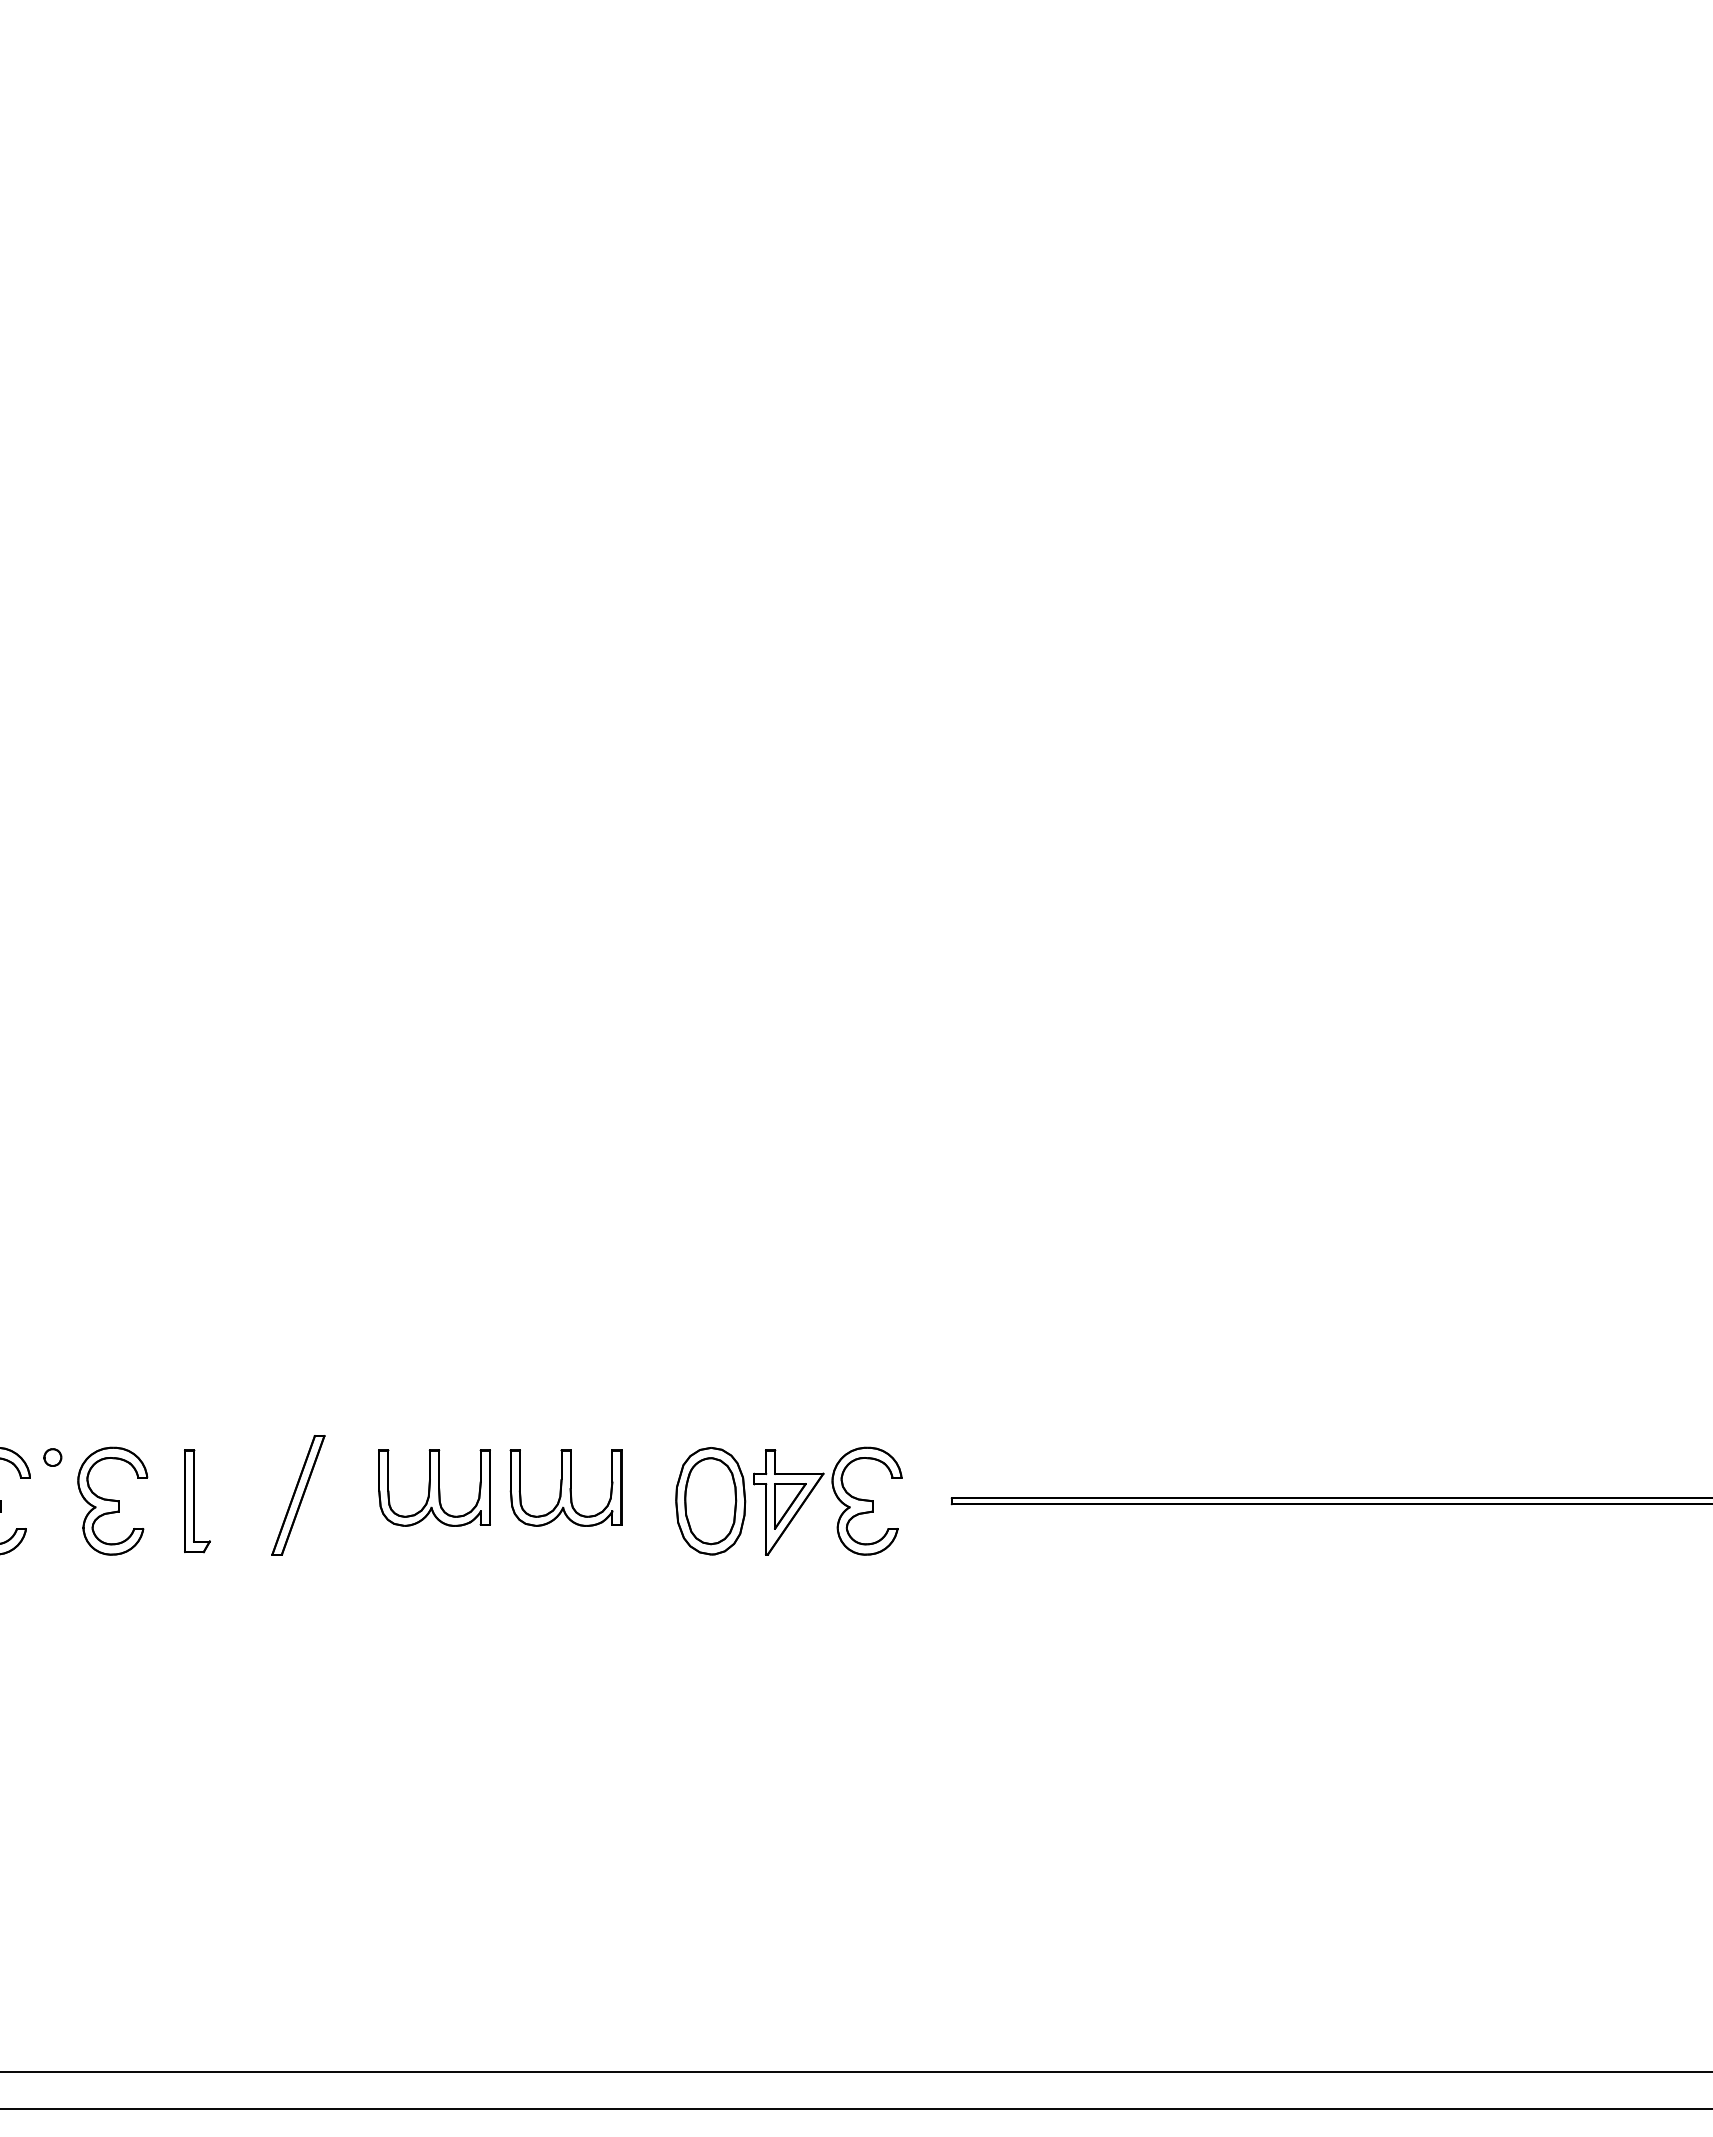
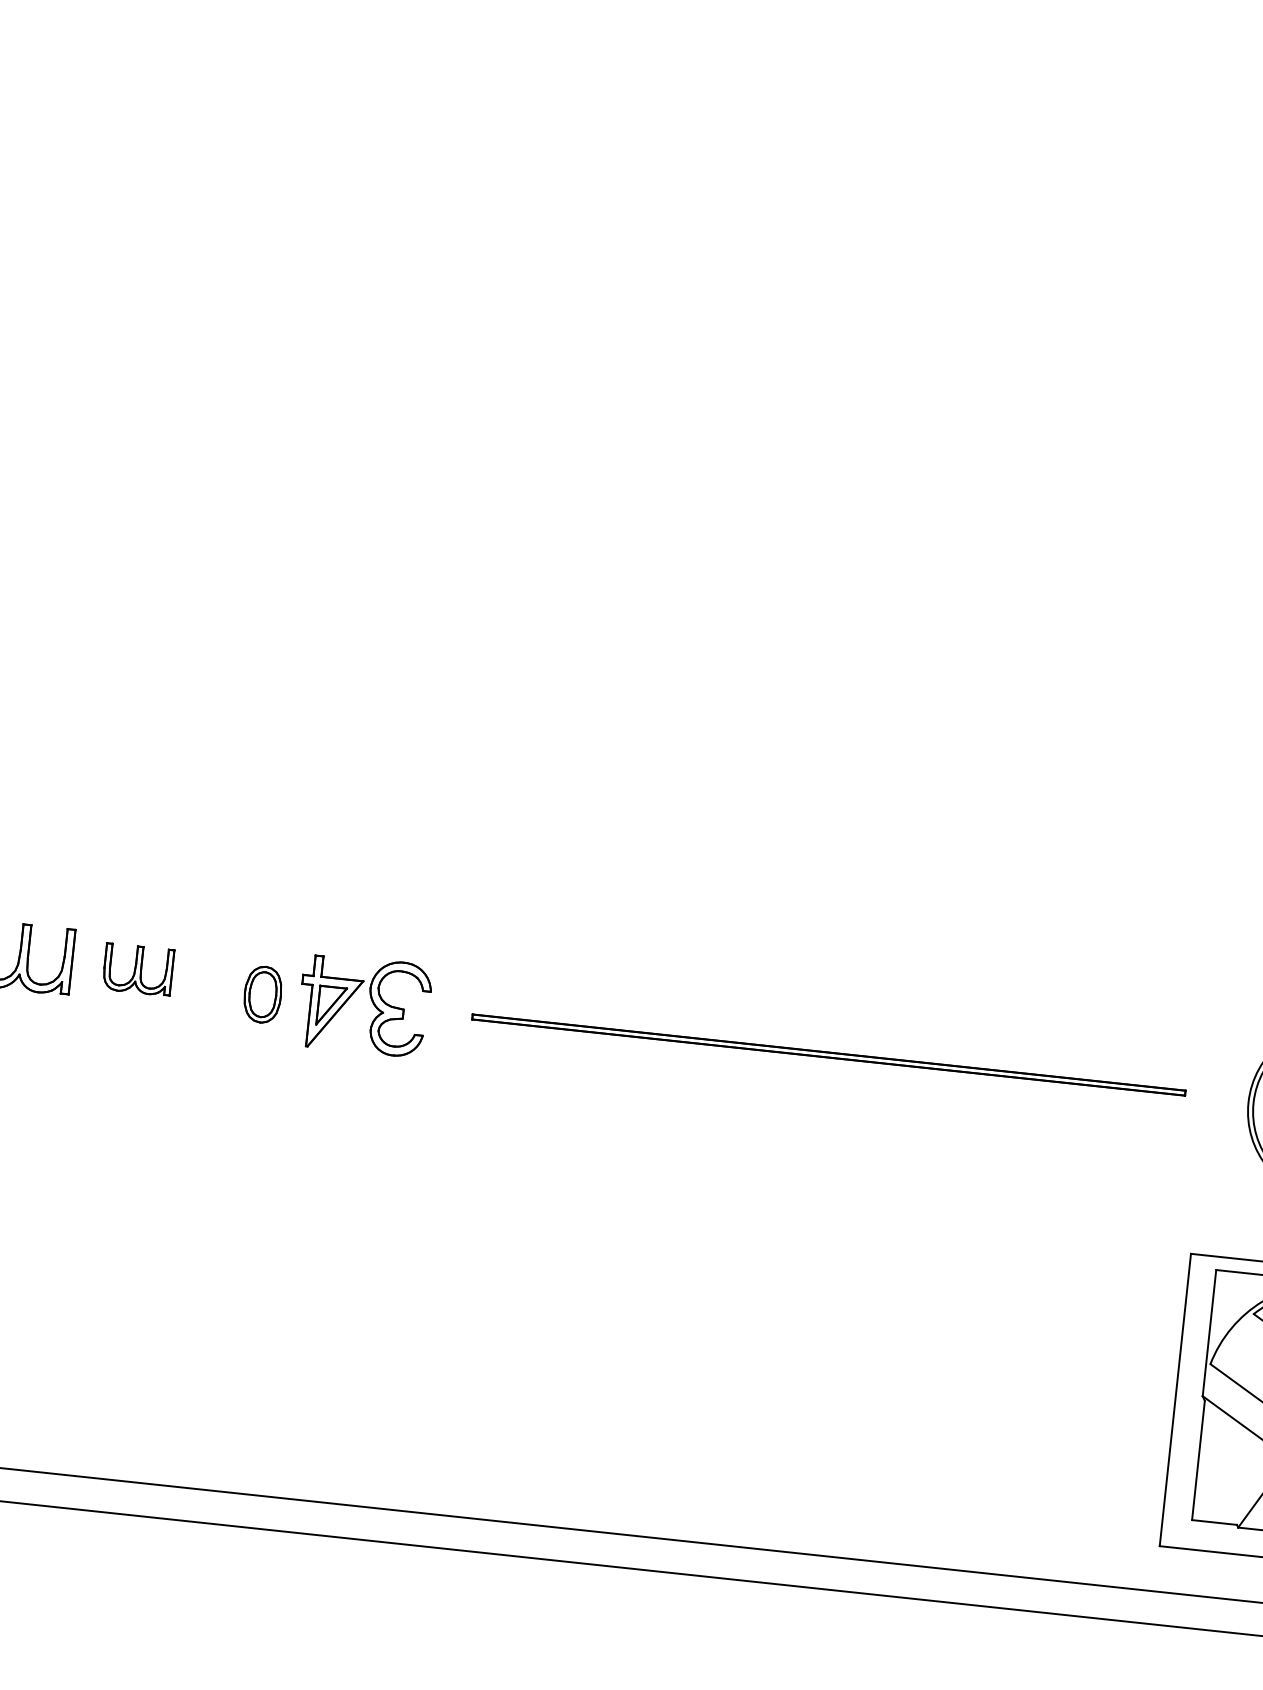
part: (565, 1487) -> (137, 969), size x0.7
part: (710, 1501) -> (262, 994), size x0.6

